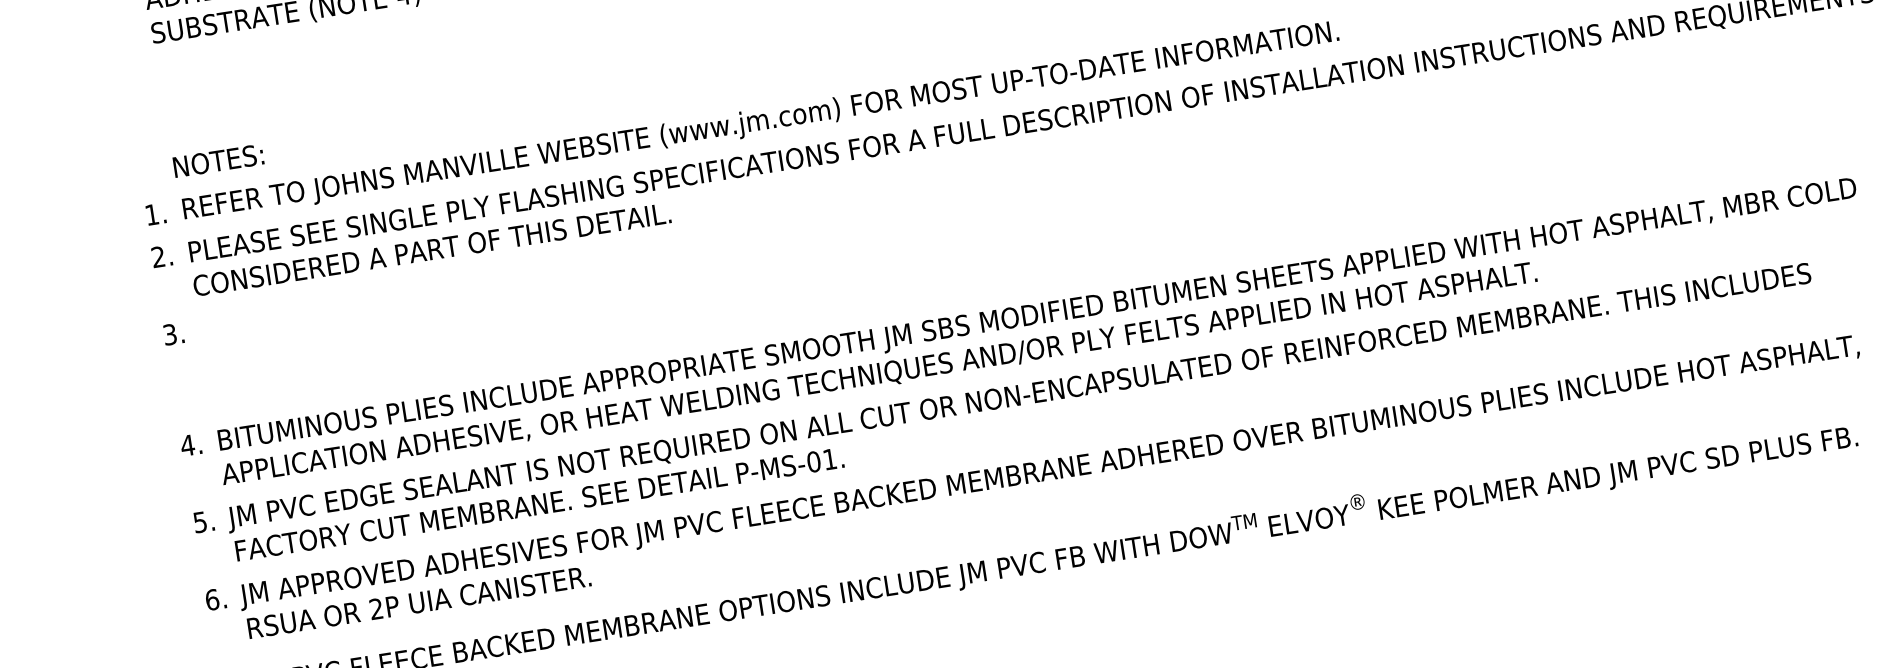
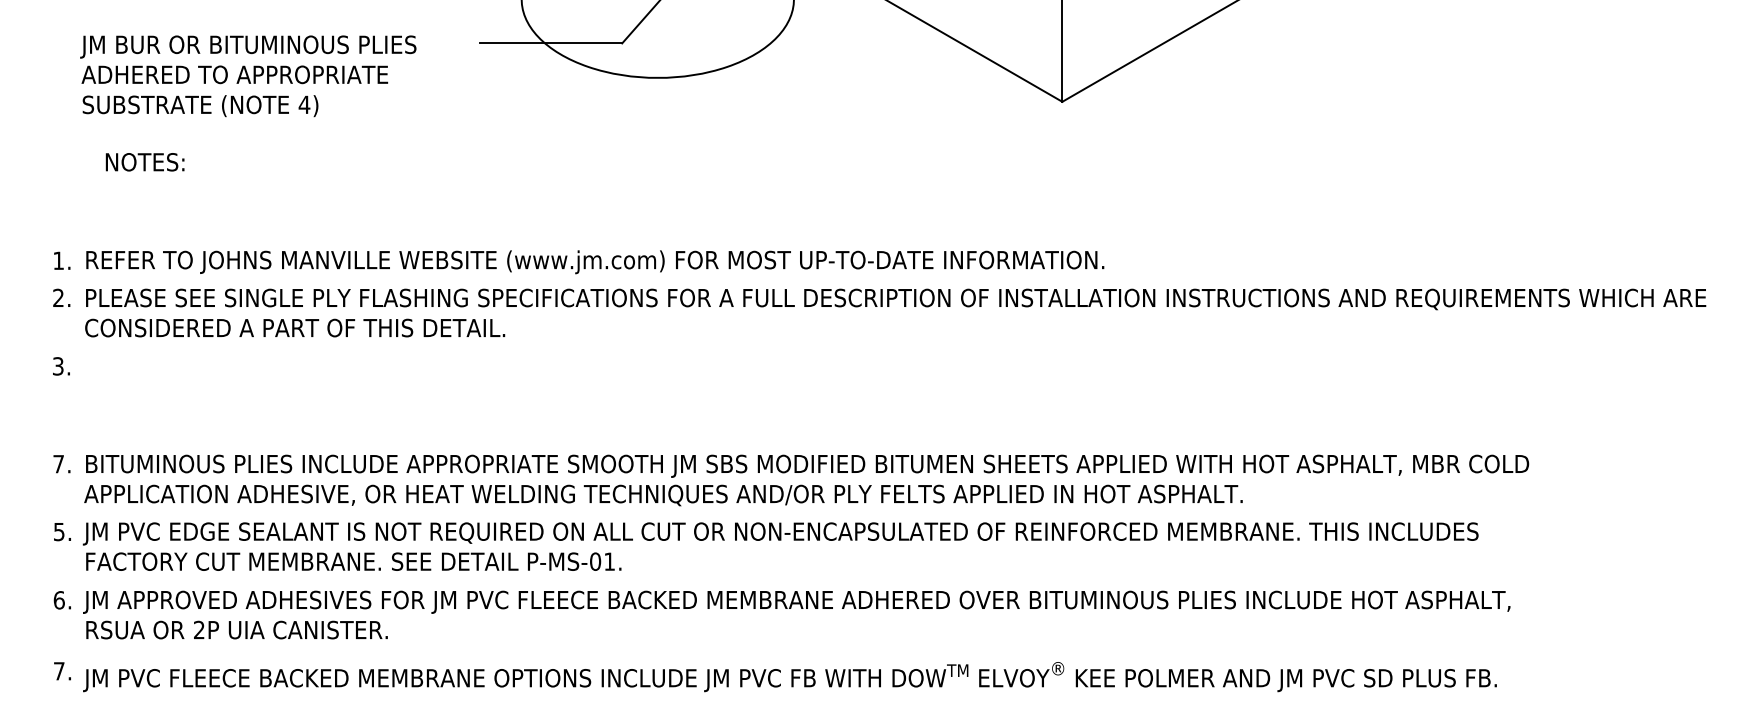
text: (217, 161) -> (144, 162), moved
text: (187, 445) -> (58, 464), 4. -> 7.

